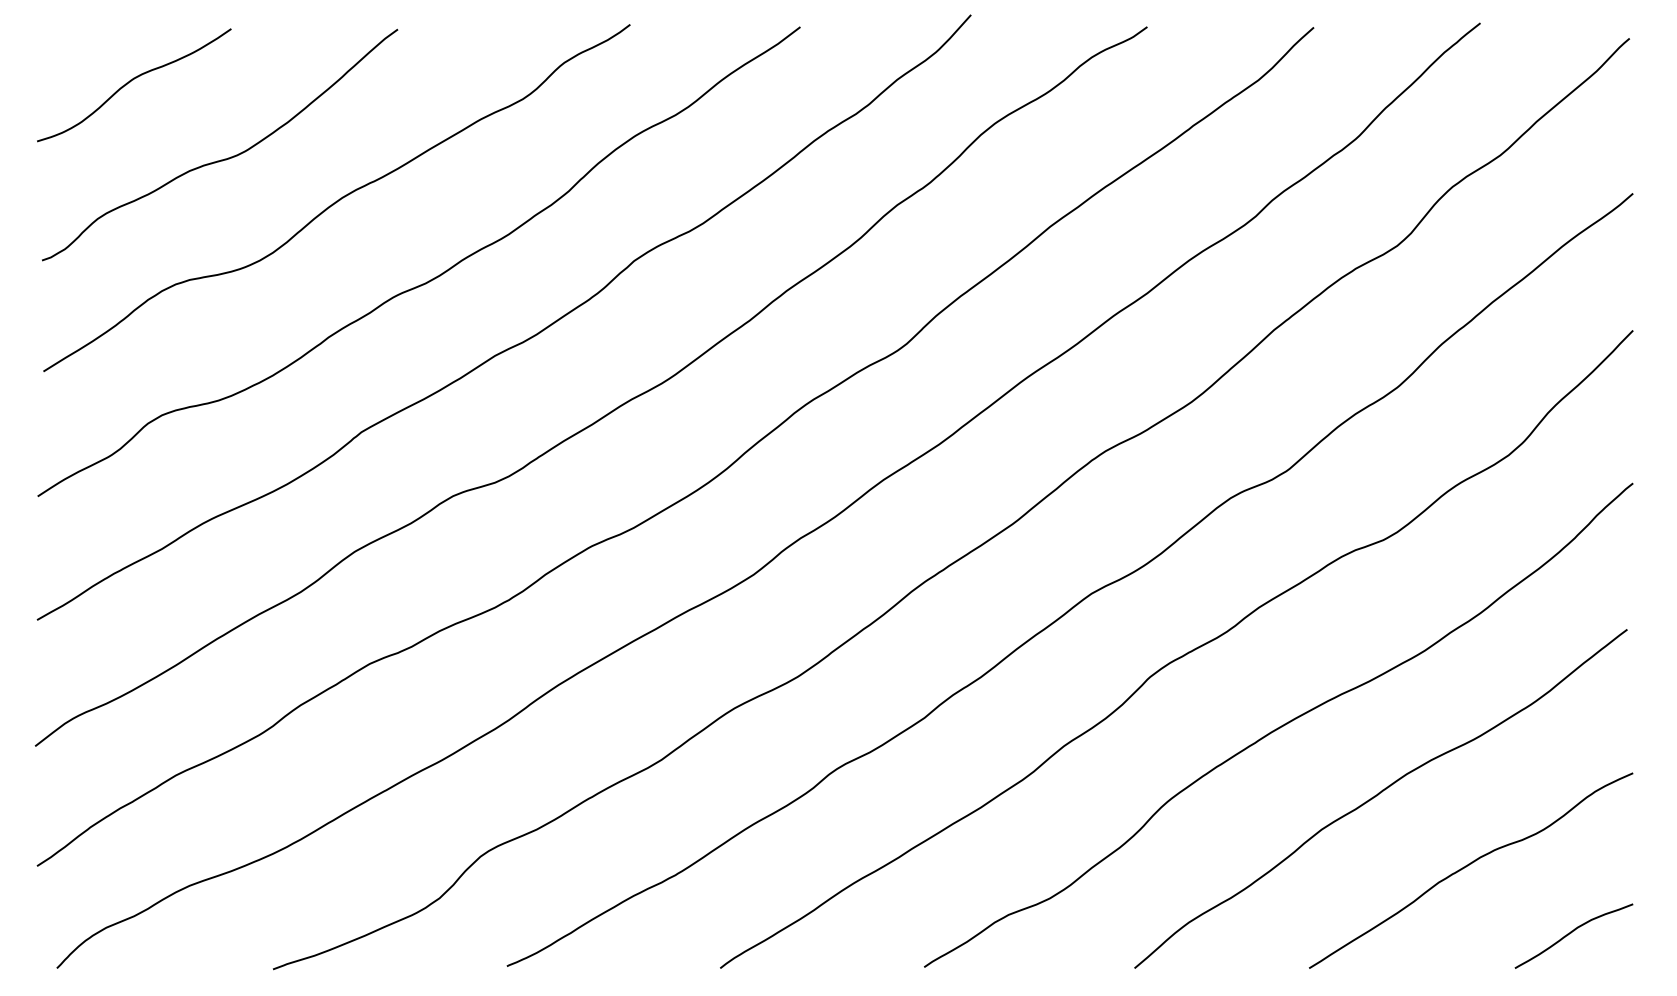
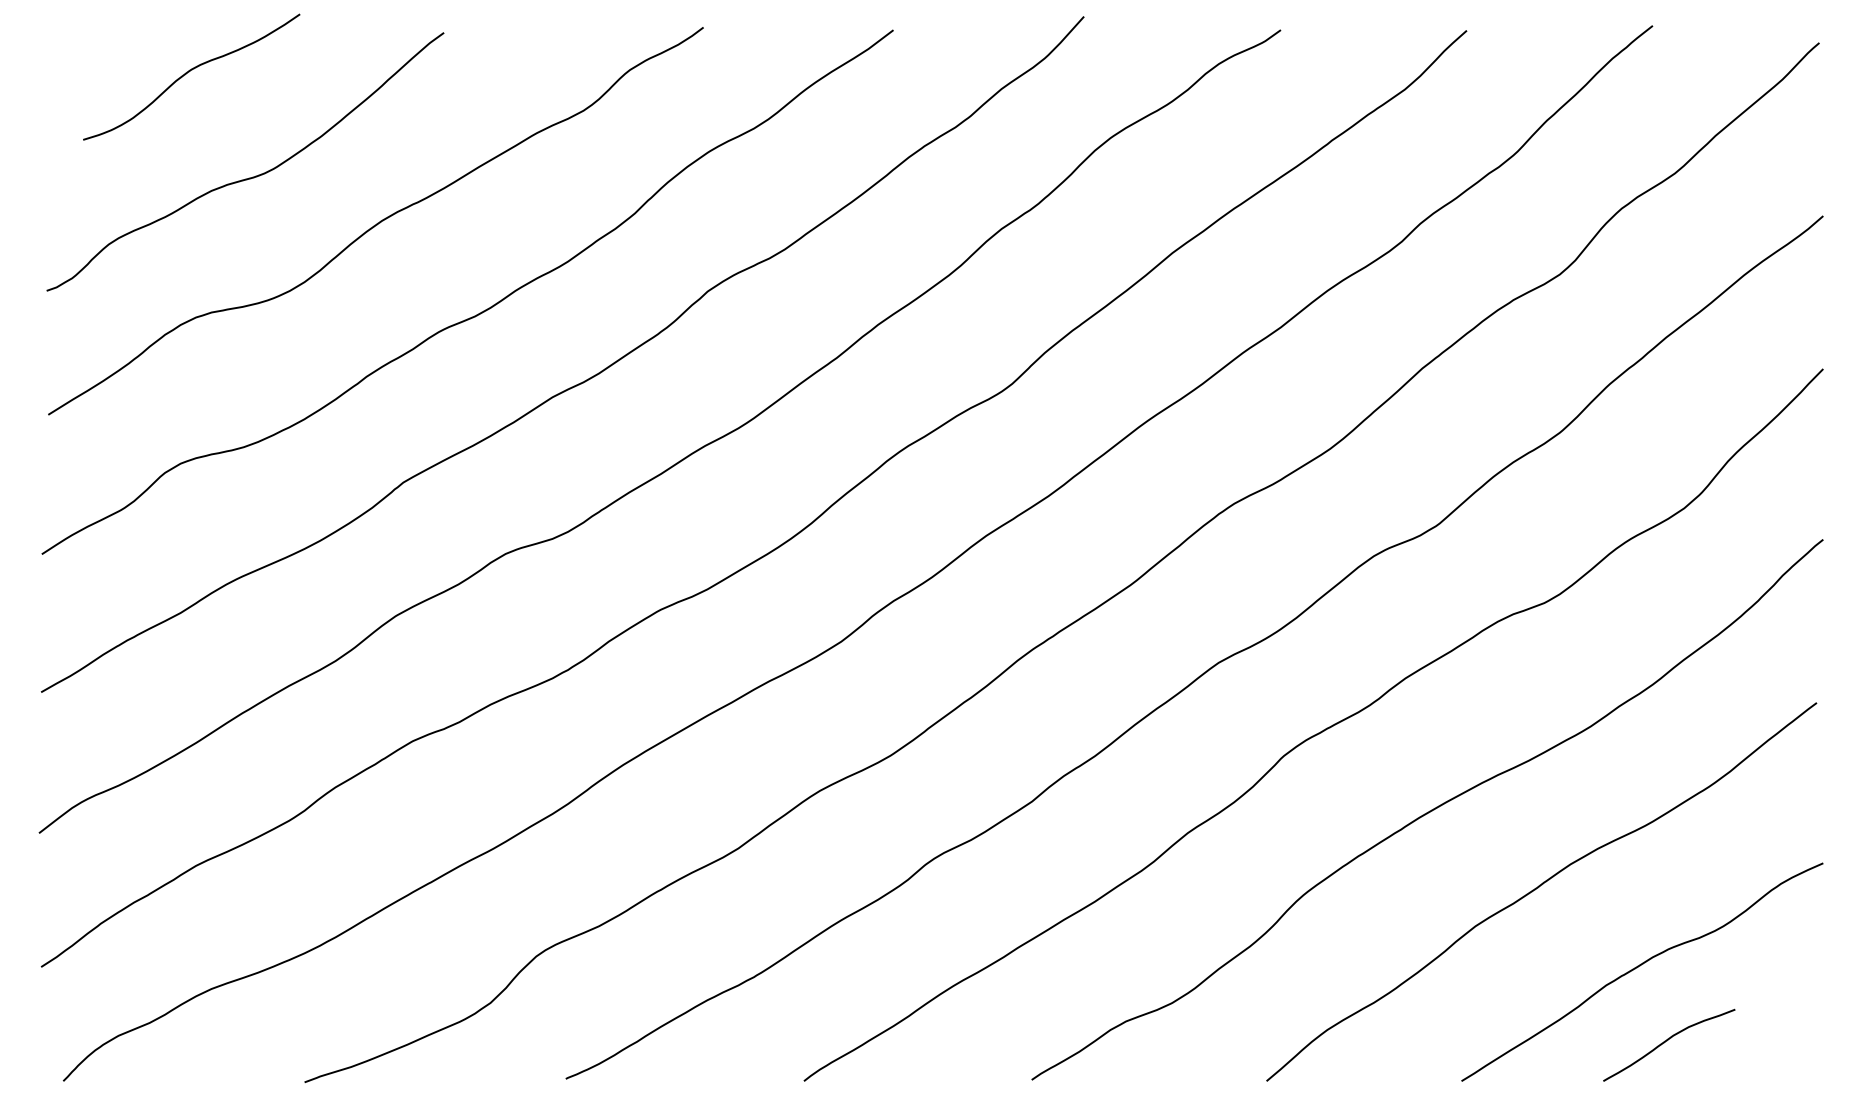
curve: (132, 81) -> (189, 72), moved
curve: (1572, 932) -> (1667, 1041), moved

